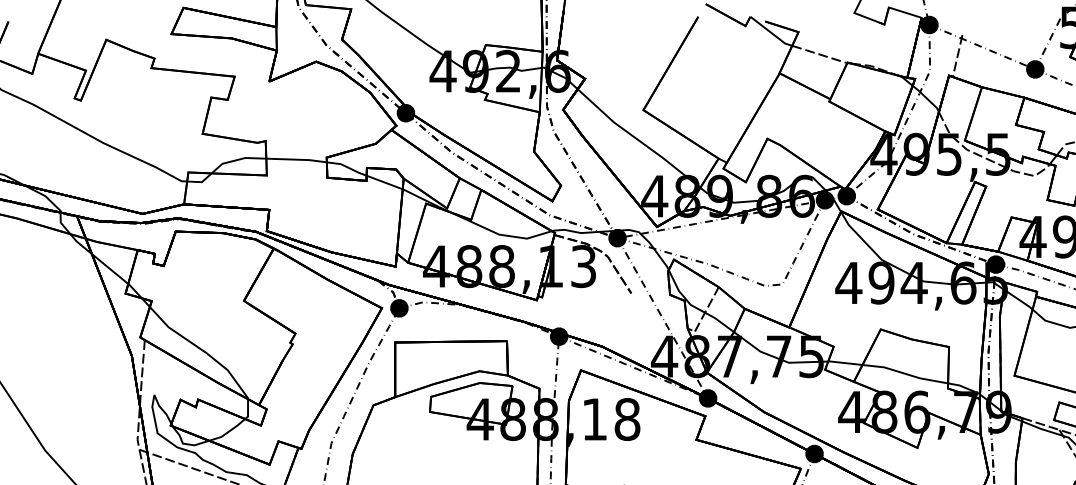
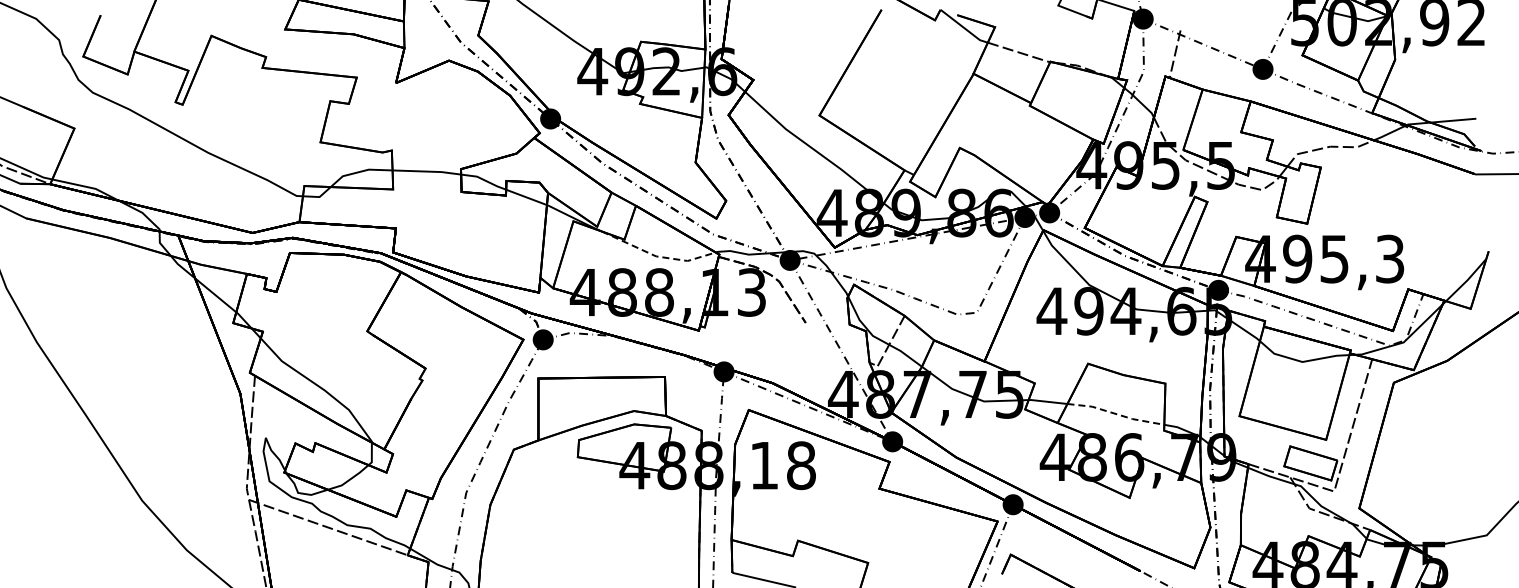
line: (500, 234) -> (657, 256), solid -> dashed
line: (905, 374) -> (1116, 414), solid -> dashed

